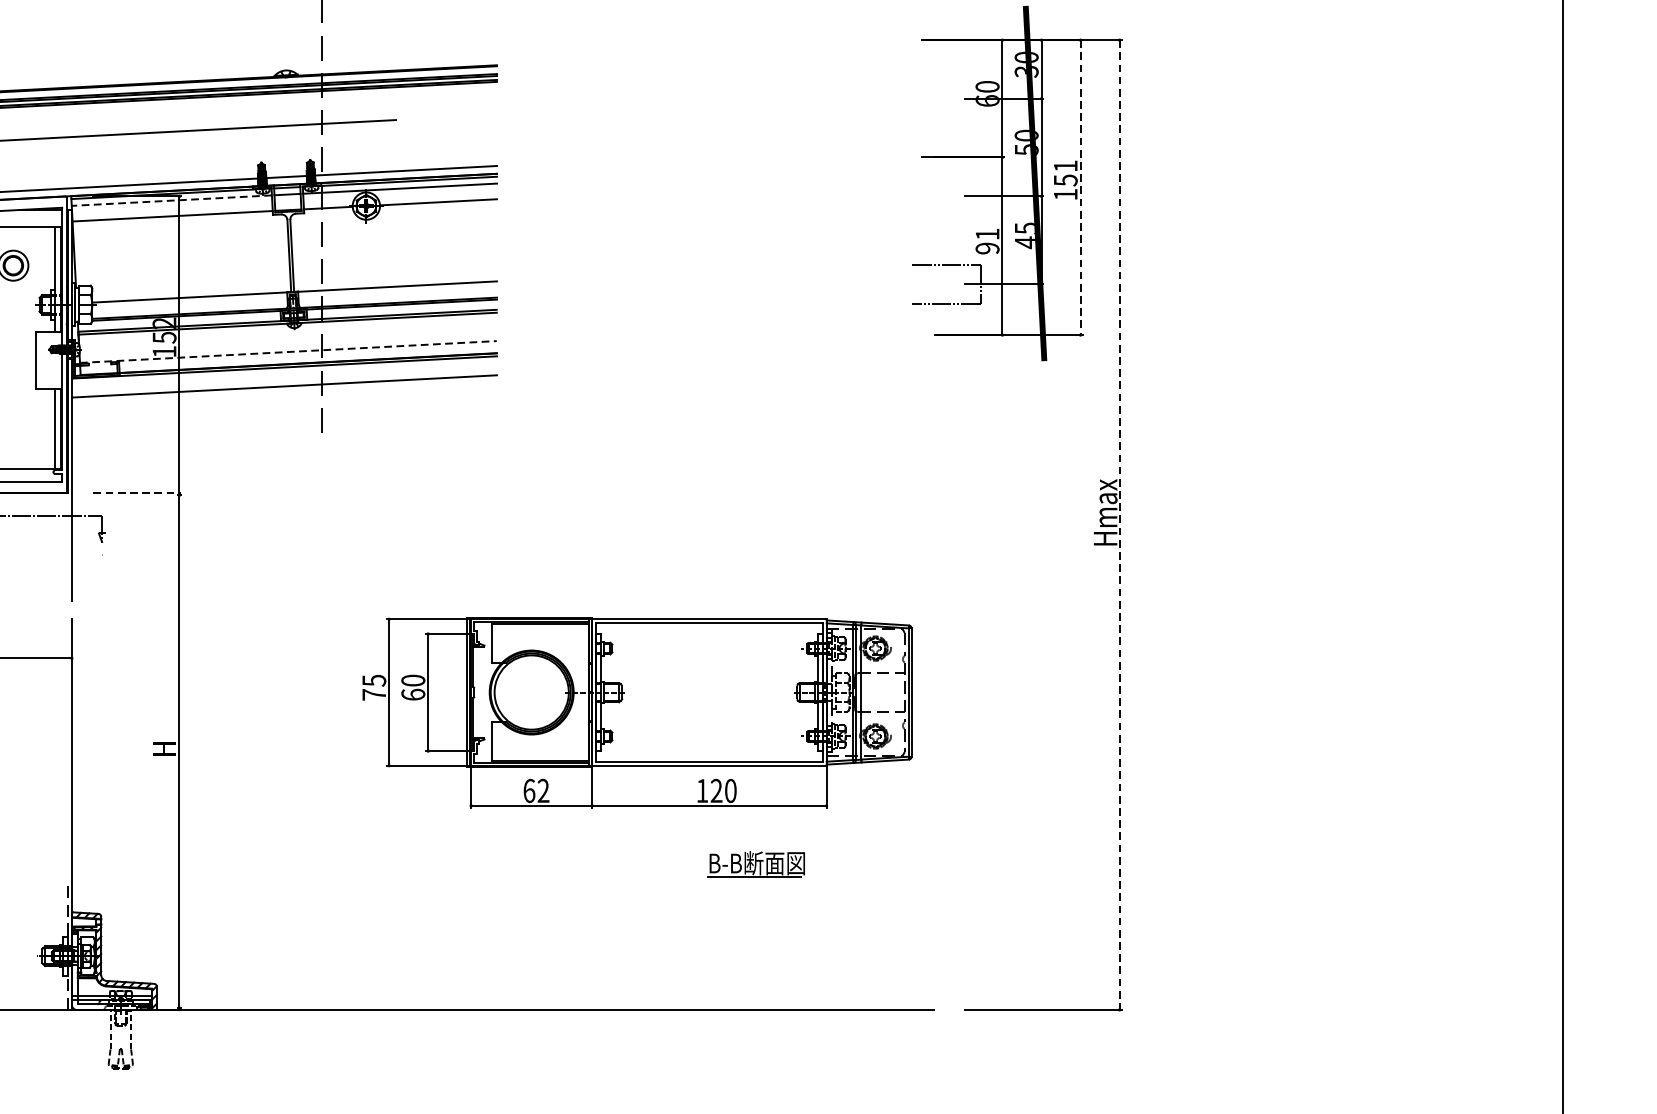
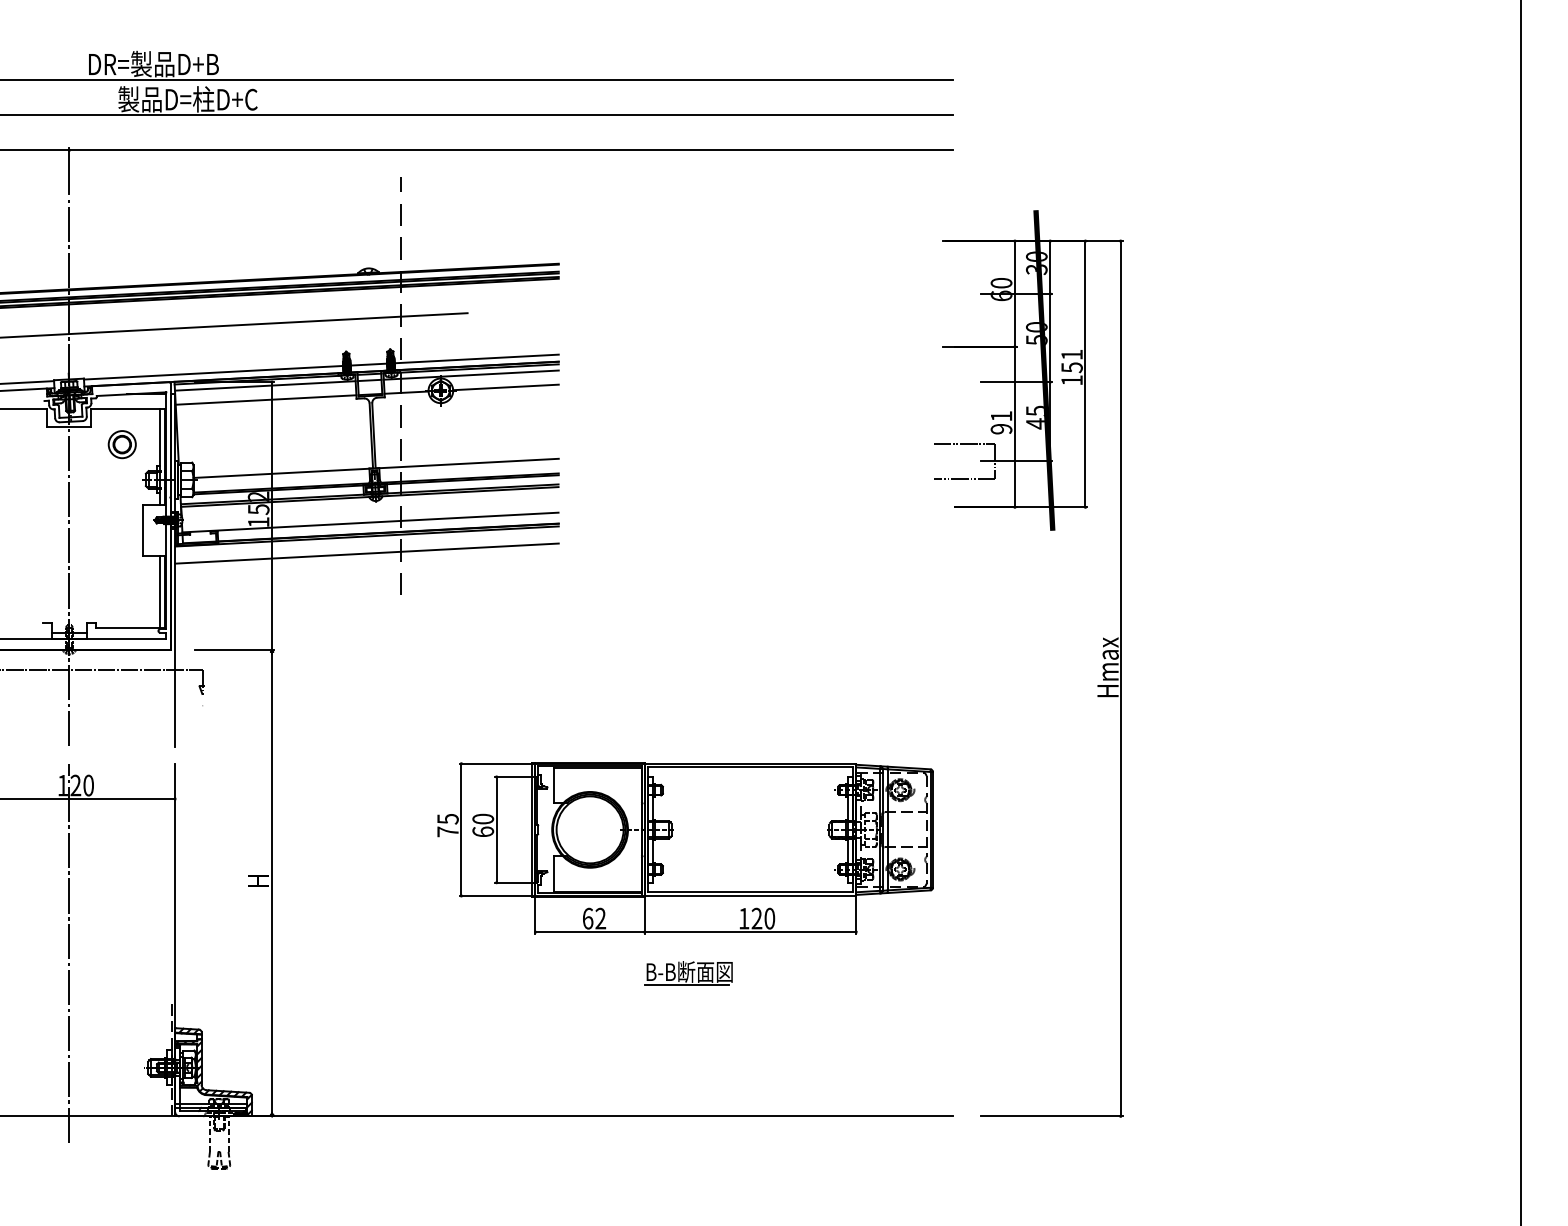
line: (1080, 187) -> (1085, 374), dashed -> solid
line: (170, 200) -> (264, 385), dashed -> solid
line: (288, 351) -> (370, 522), dashed -> solid
line: (137, 493) -> (234, 650), dashed -> solid
line: (1119, 524) -> (1120, 678), dashed -> solid
part: (755, 864) -> (688, 973), moved

